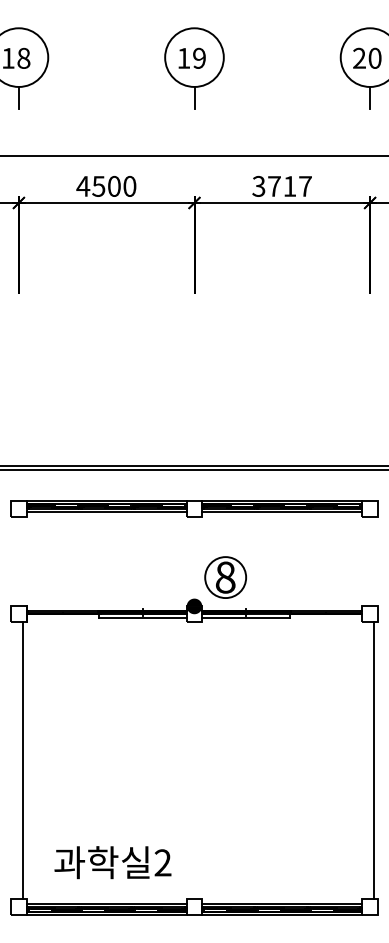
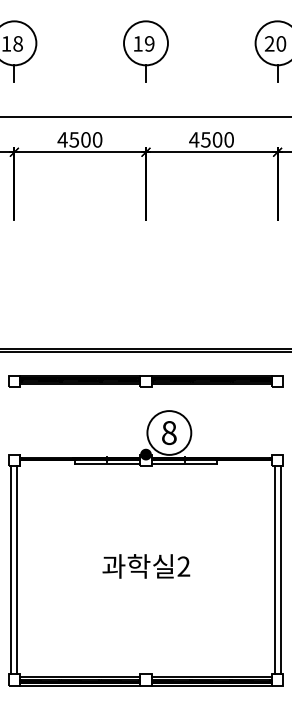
text: (281, 185) -> (211, 139), 3717 -> 4500
circle: (225, 577) -> (169, 432), size x1.43
line: (15, 760) -> (11, 570), added
line: (366, 760) -> (274, 570), added
text: (112, 862) -> (146, 566), moved

